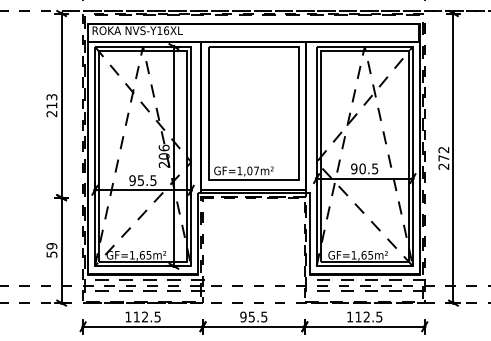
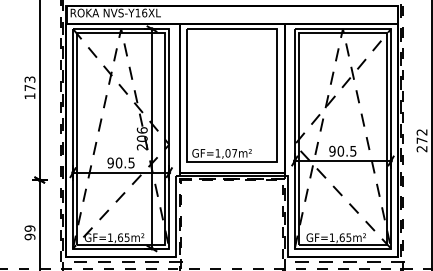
text: (51, 109) -> (29, 91), 213 -> 173
text: (140, 180) -> (118, 162), 95.5 -> 90.5
text: (51, 254) -> (29, 236), 59 -> 99

